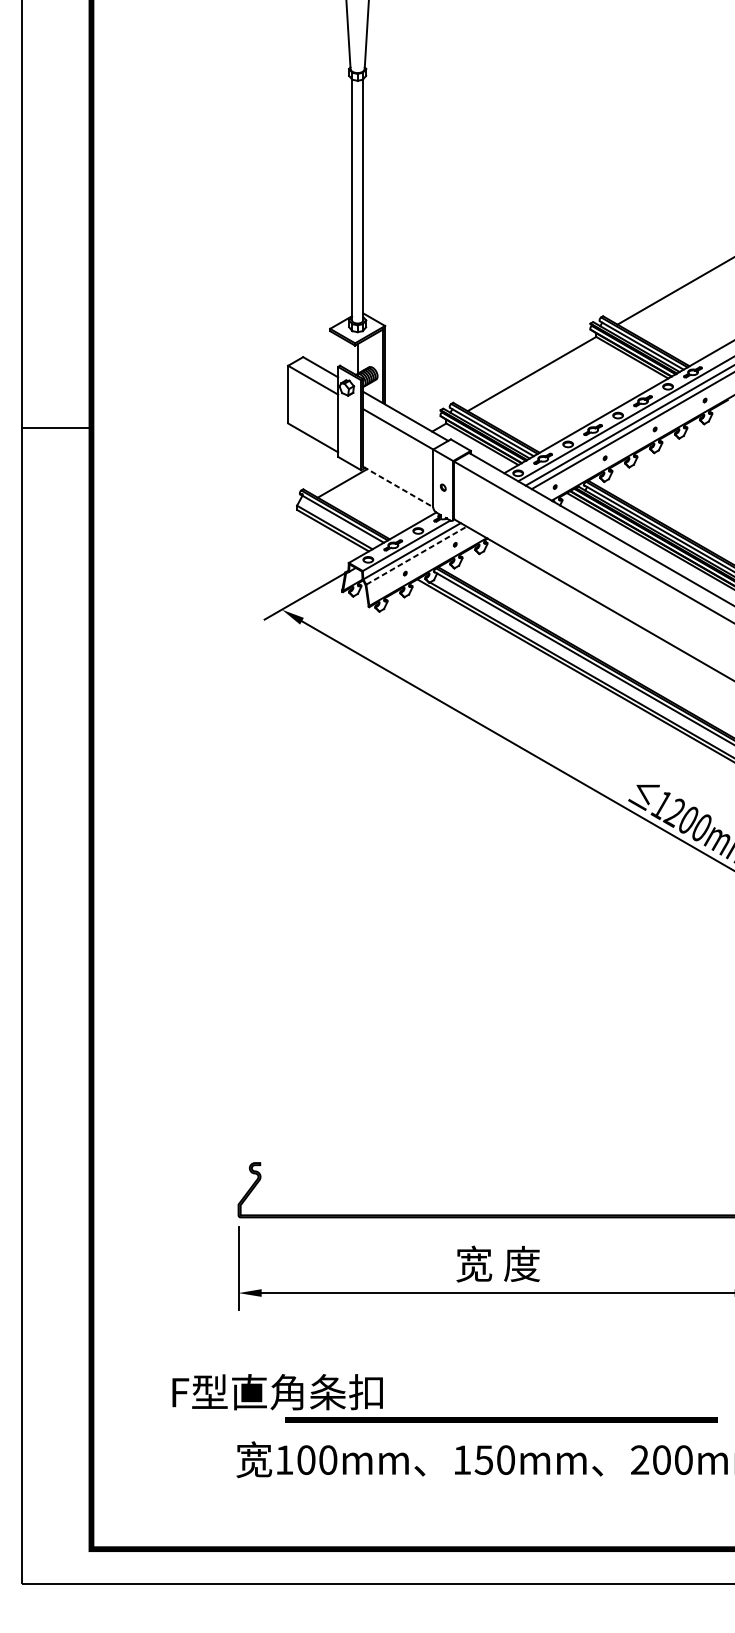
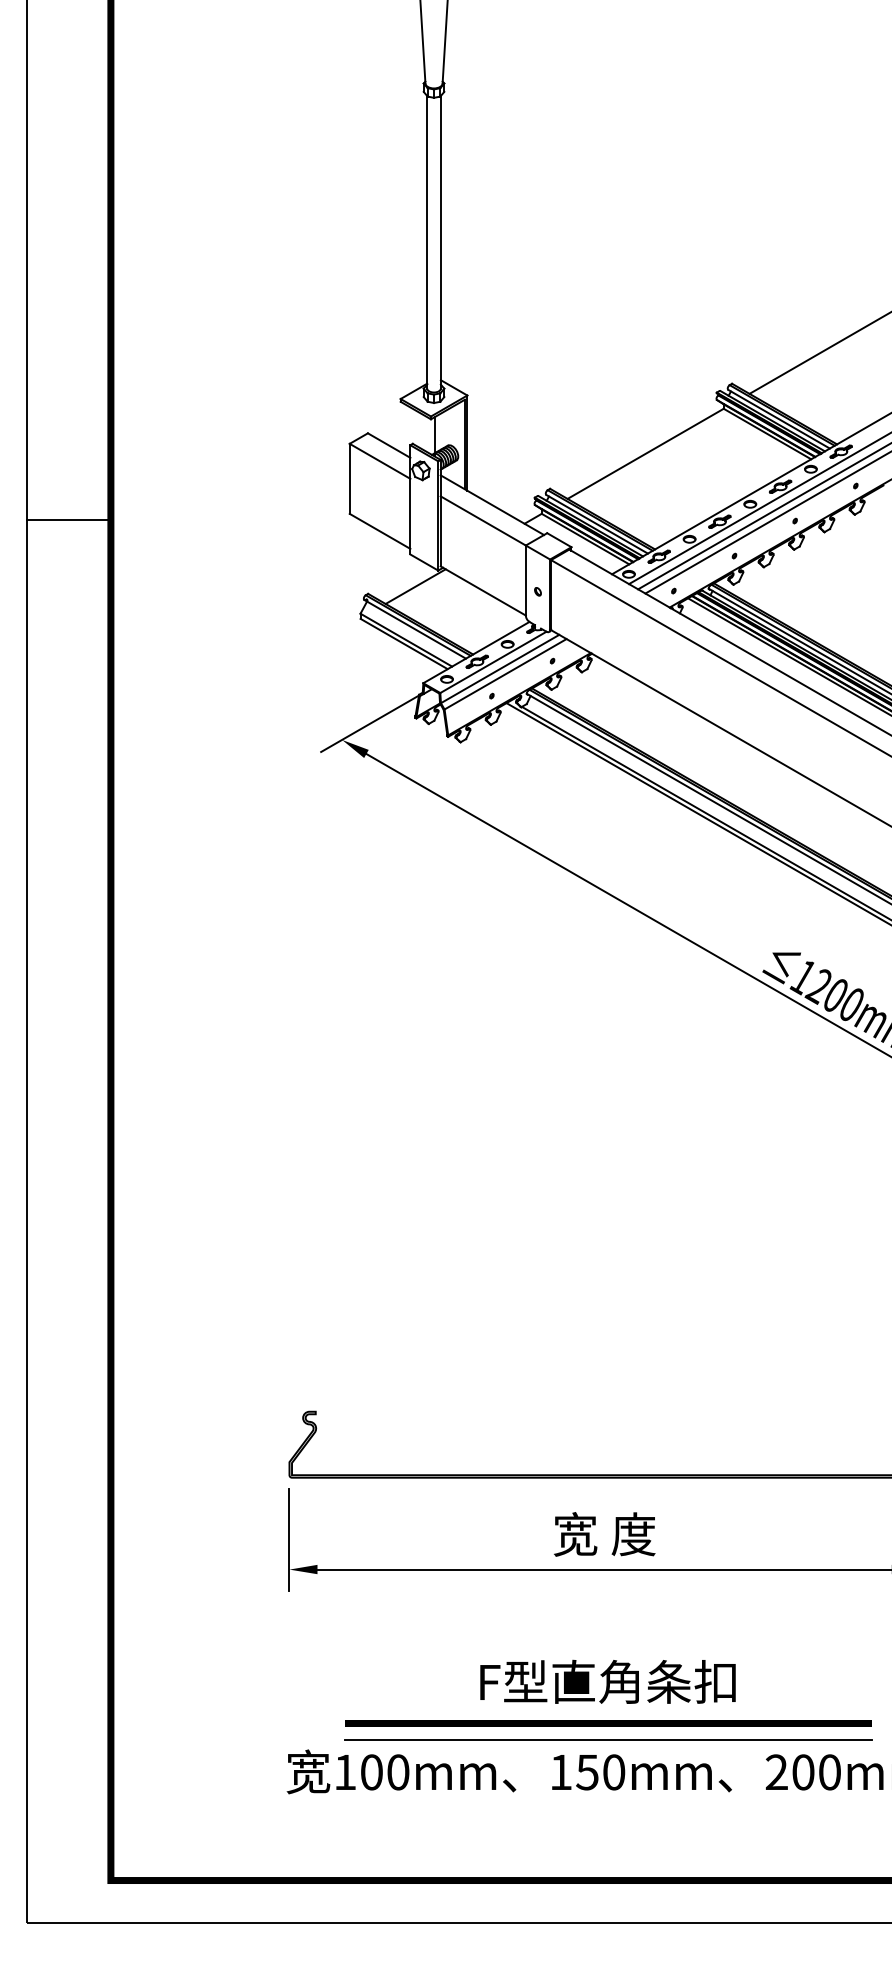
line: (398, 487) -> (483, 591), dashed -> solid
line: (417, 555) -> (506, 674), dashed -> solid
text: (277, 1391) -> (607, 1681), moved
line: (501, 1433) -> (608, 1739), added

